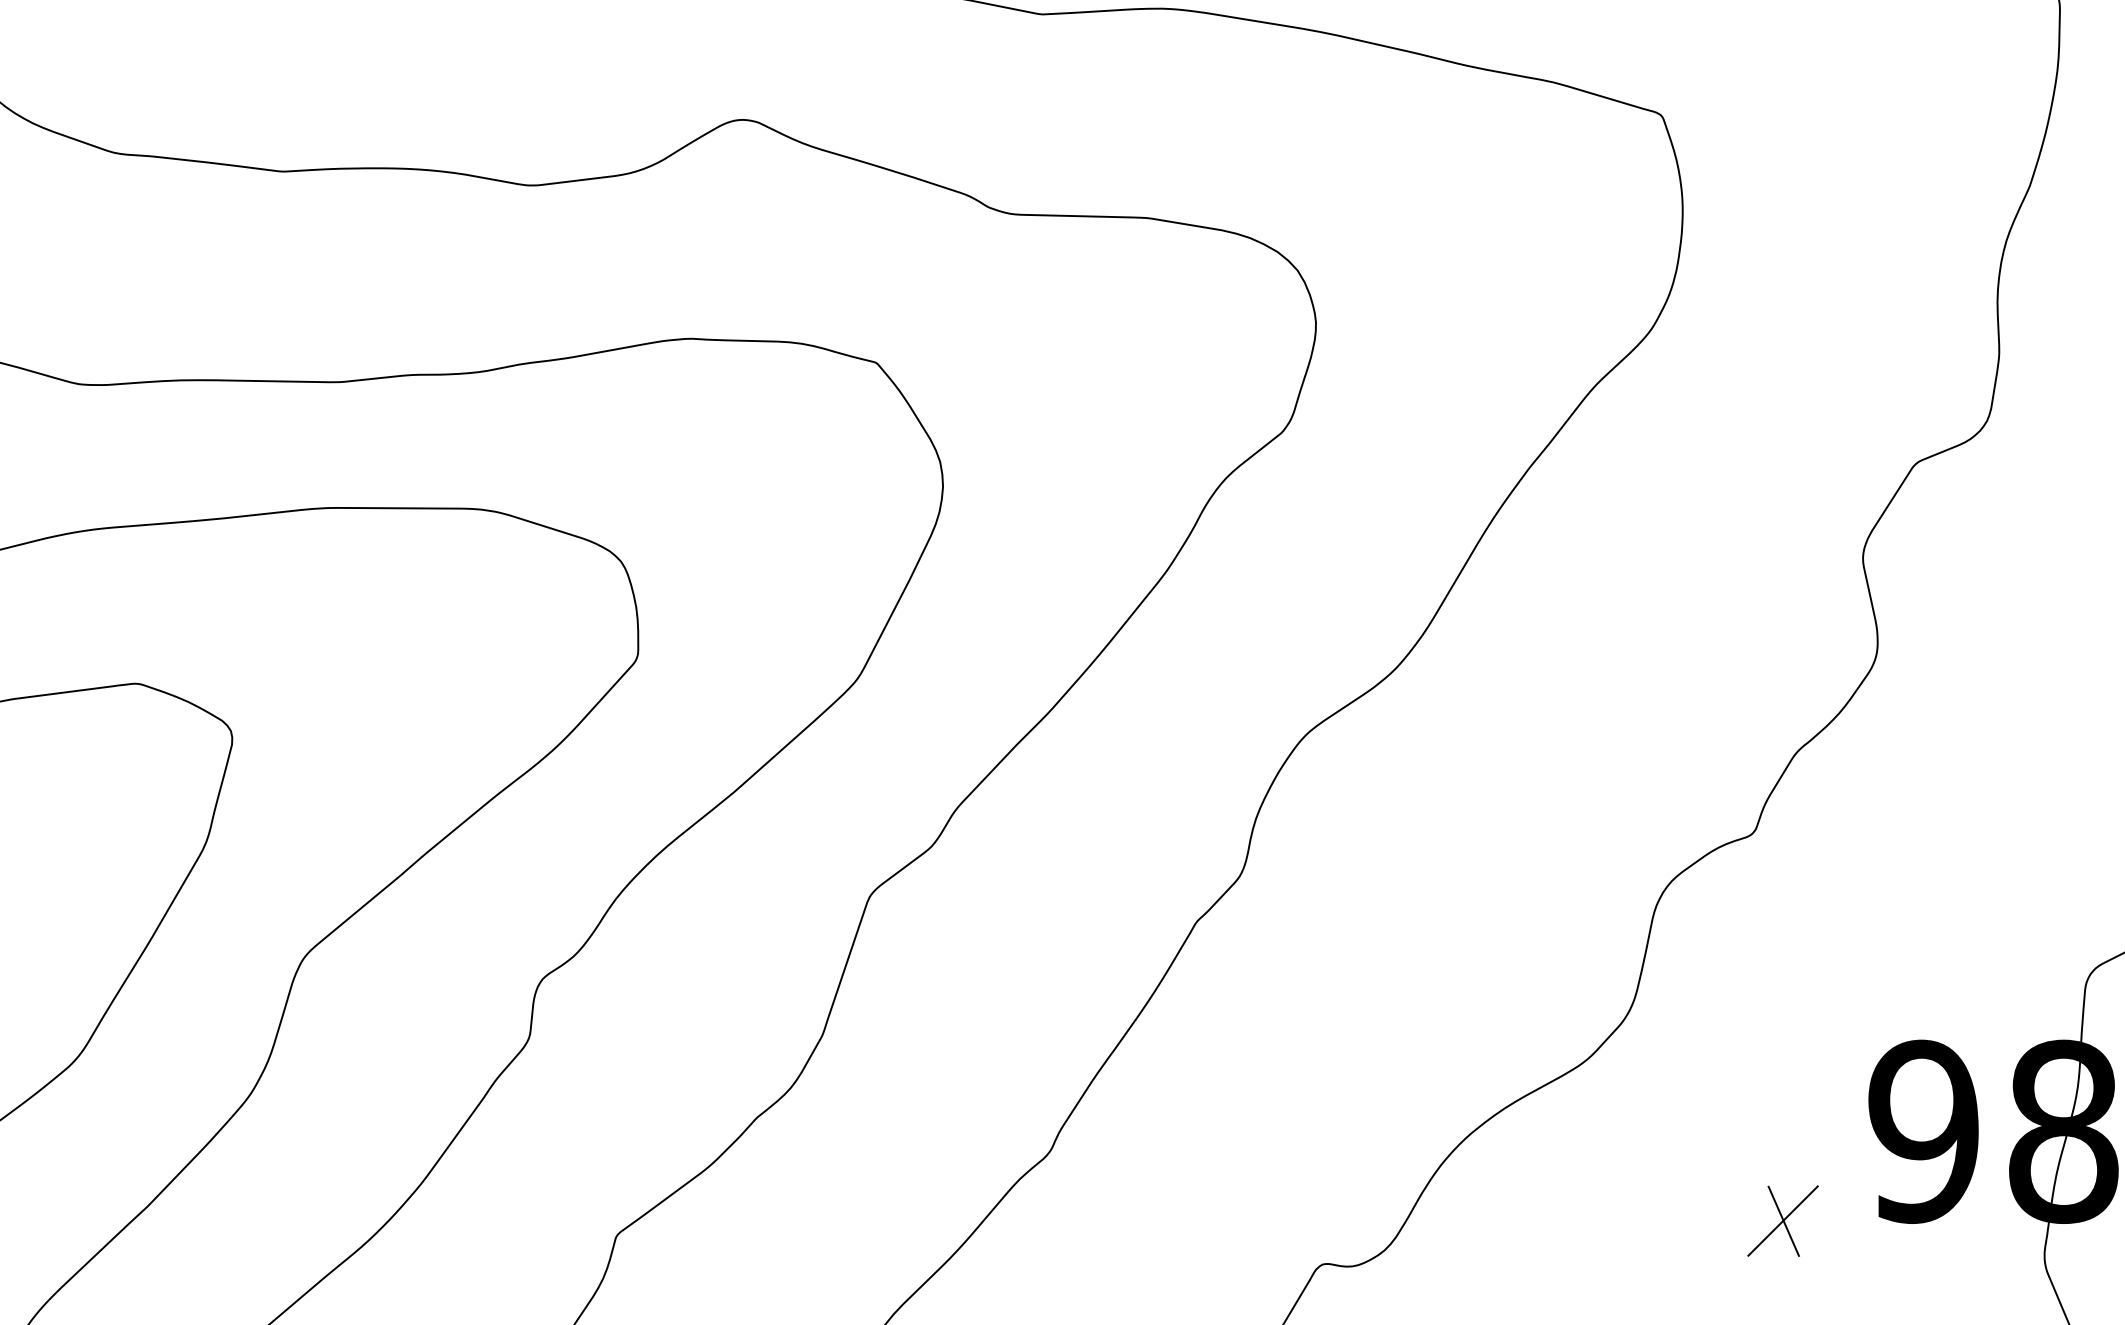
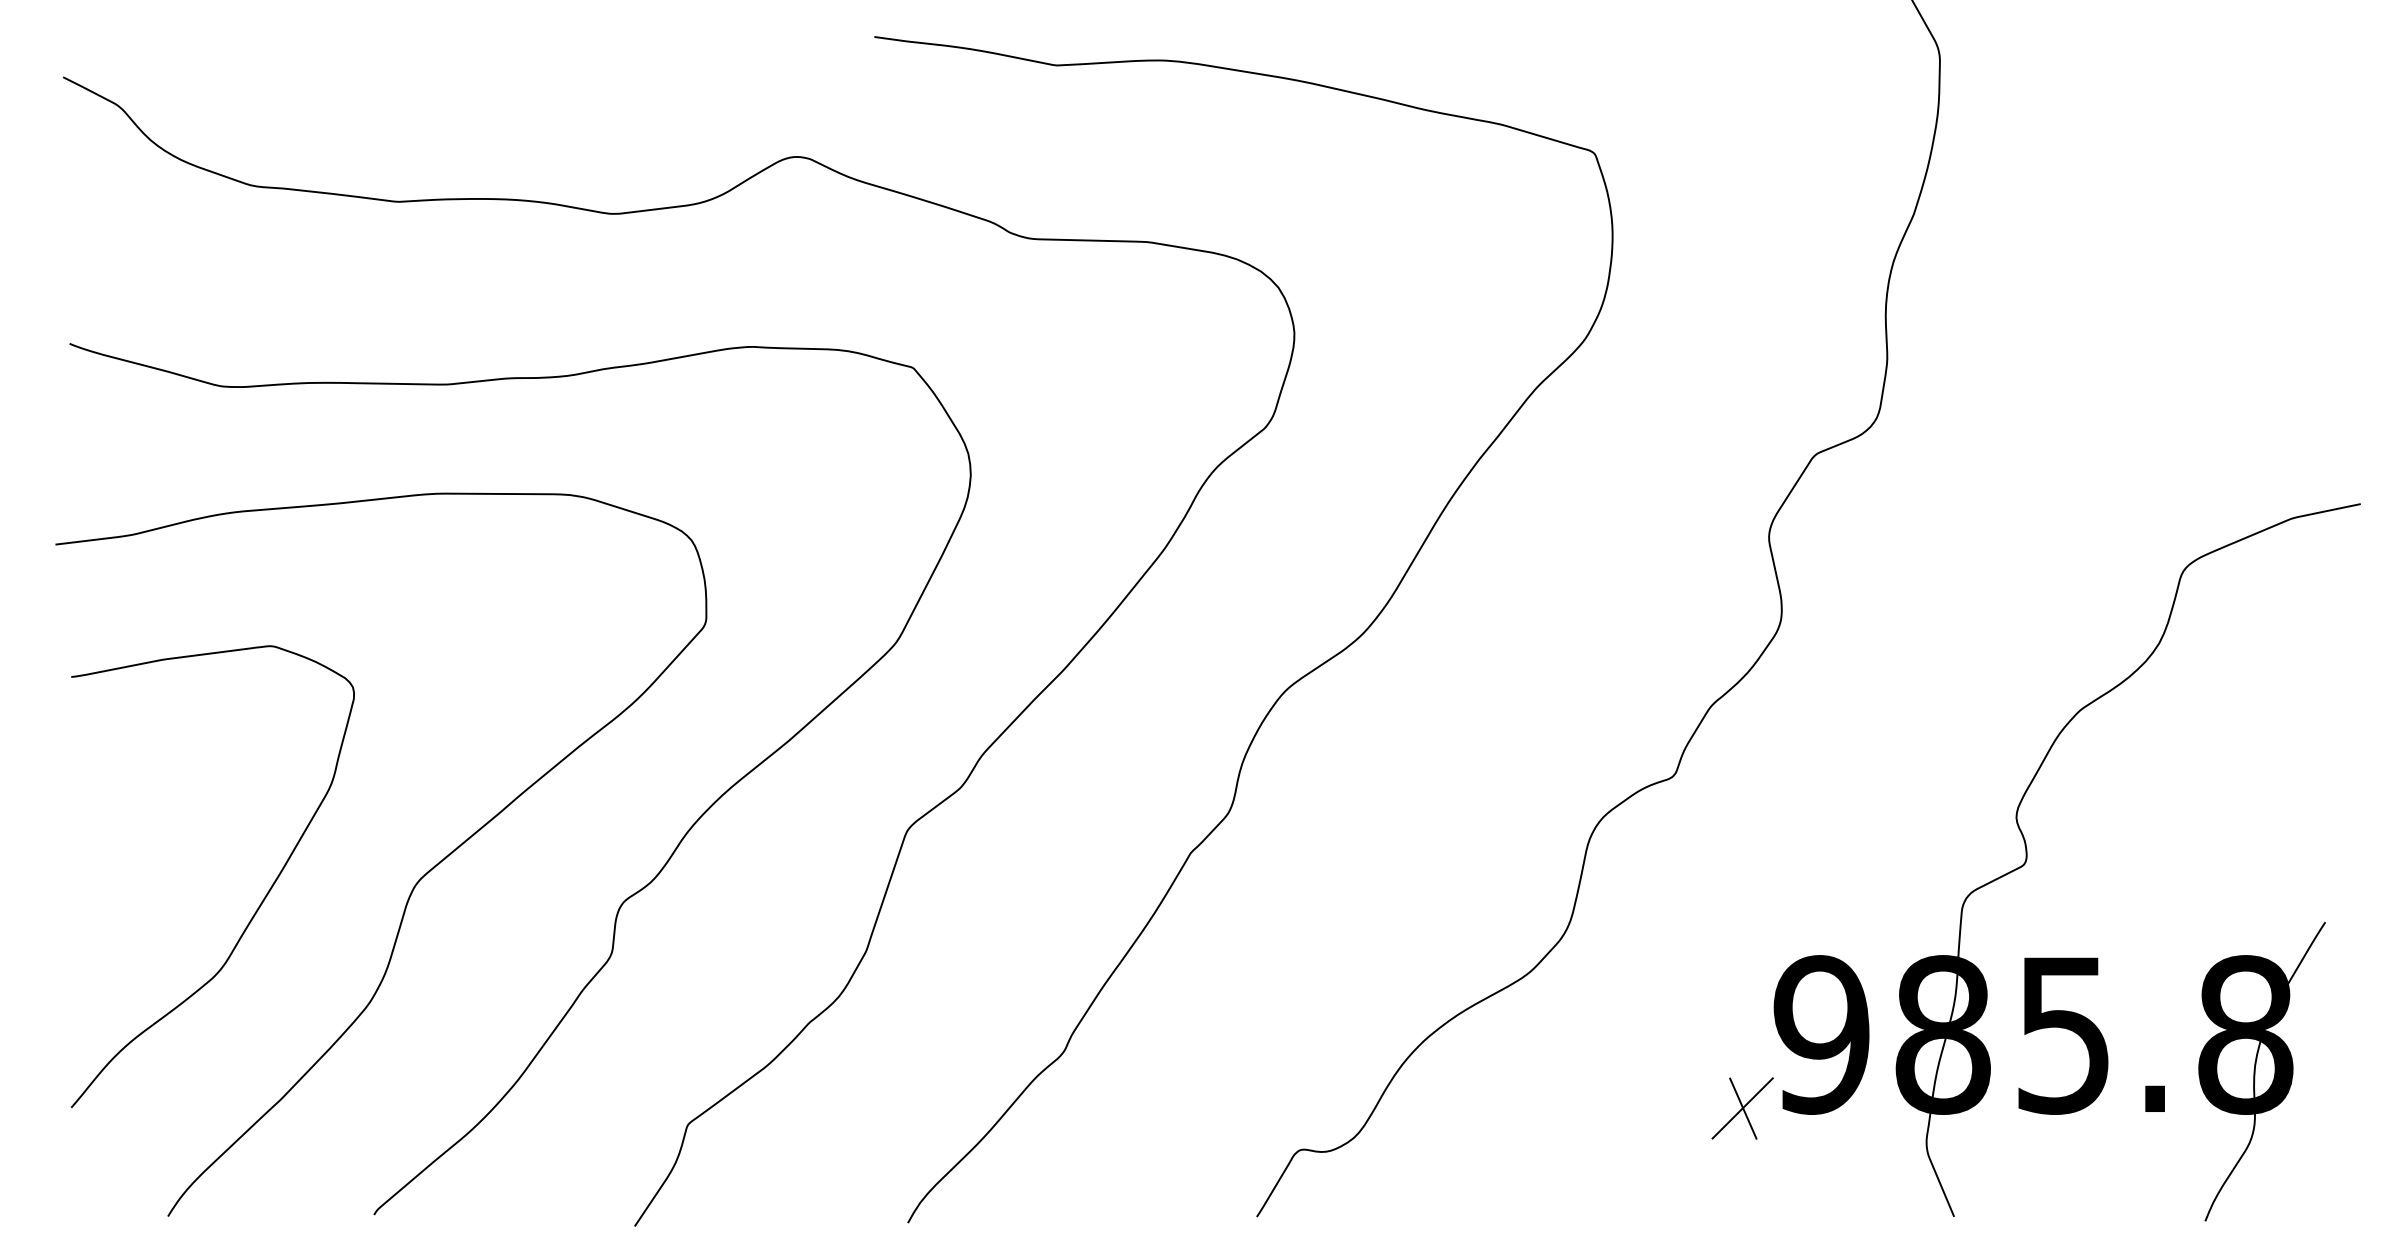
part: (1782, 1221) -> (1742, 1108), moved

